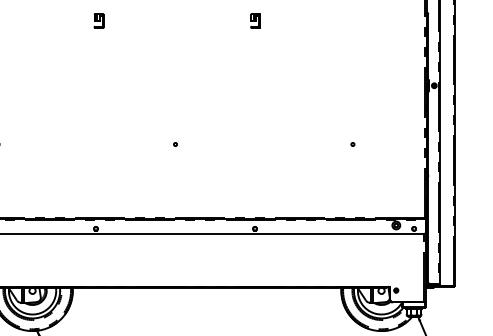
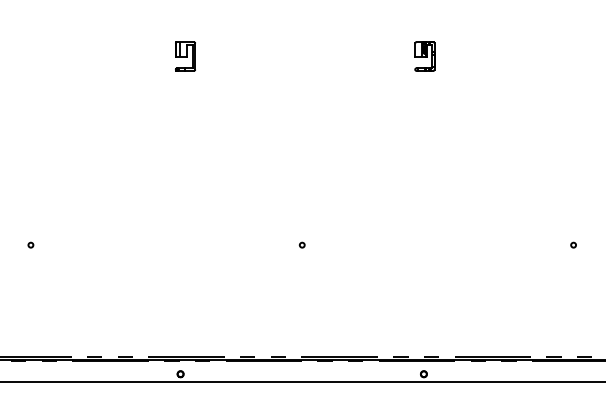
part: (98, 20) -> (184, 55), size x1.4
part: (255, 20) -> (424, 55), size x1.4

